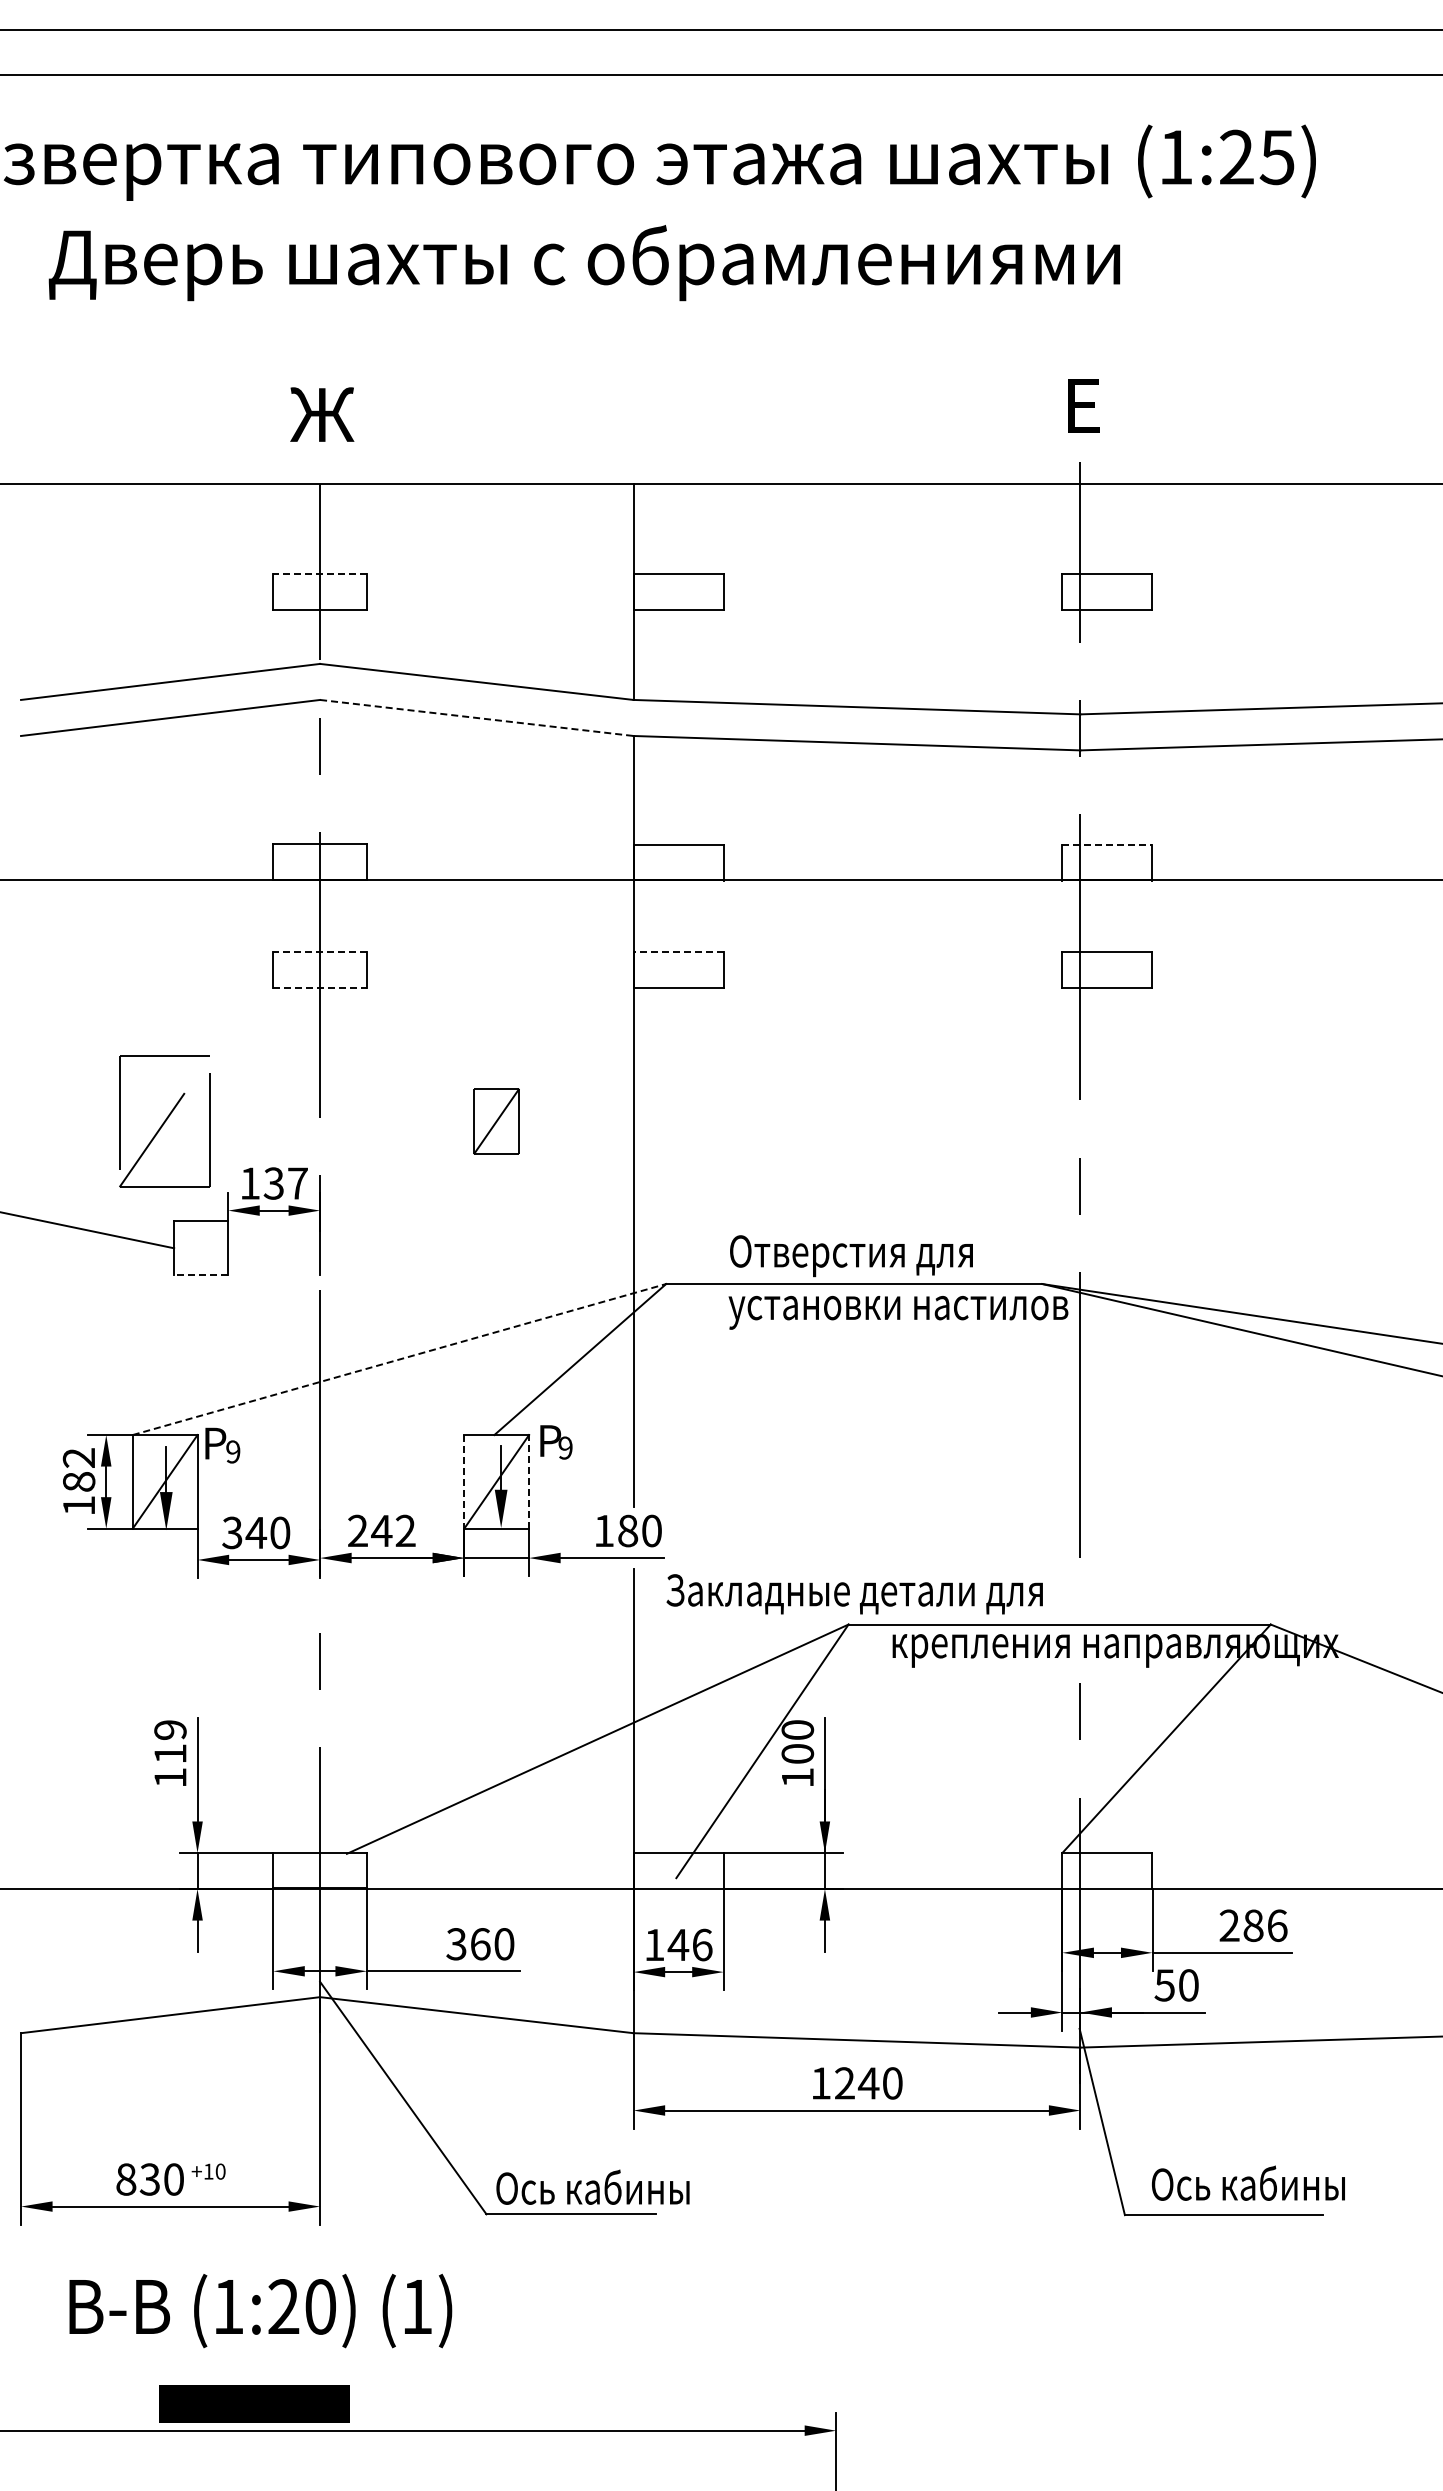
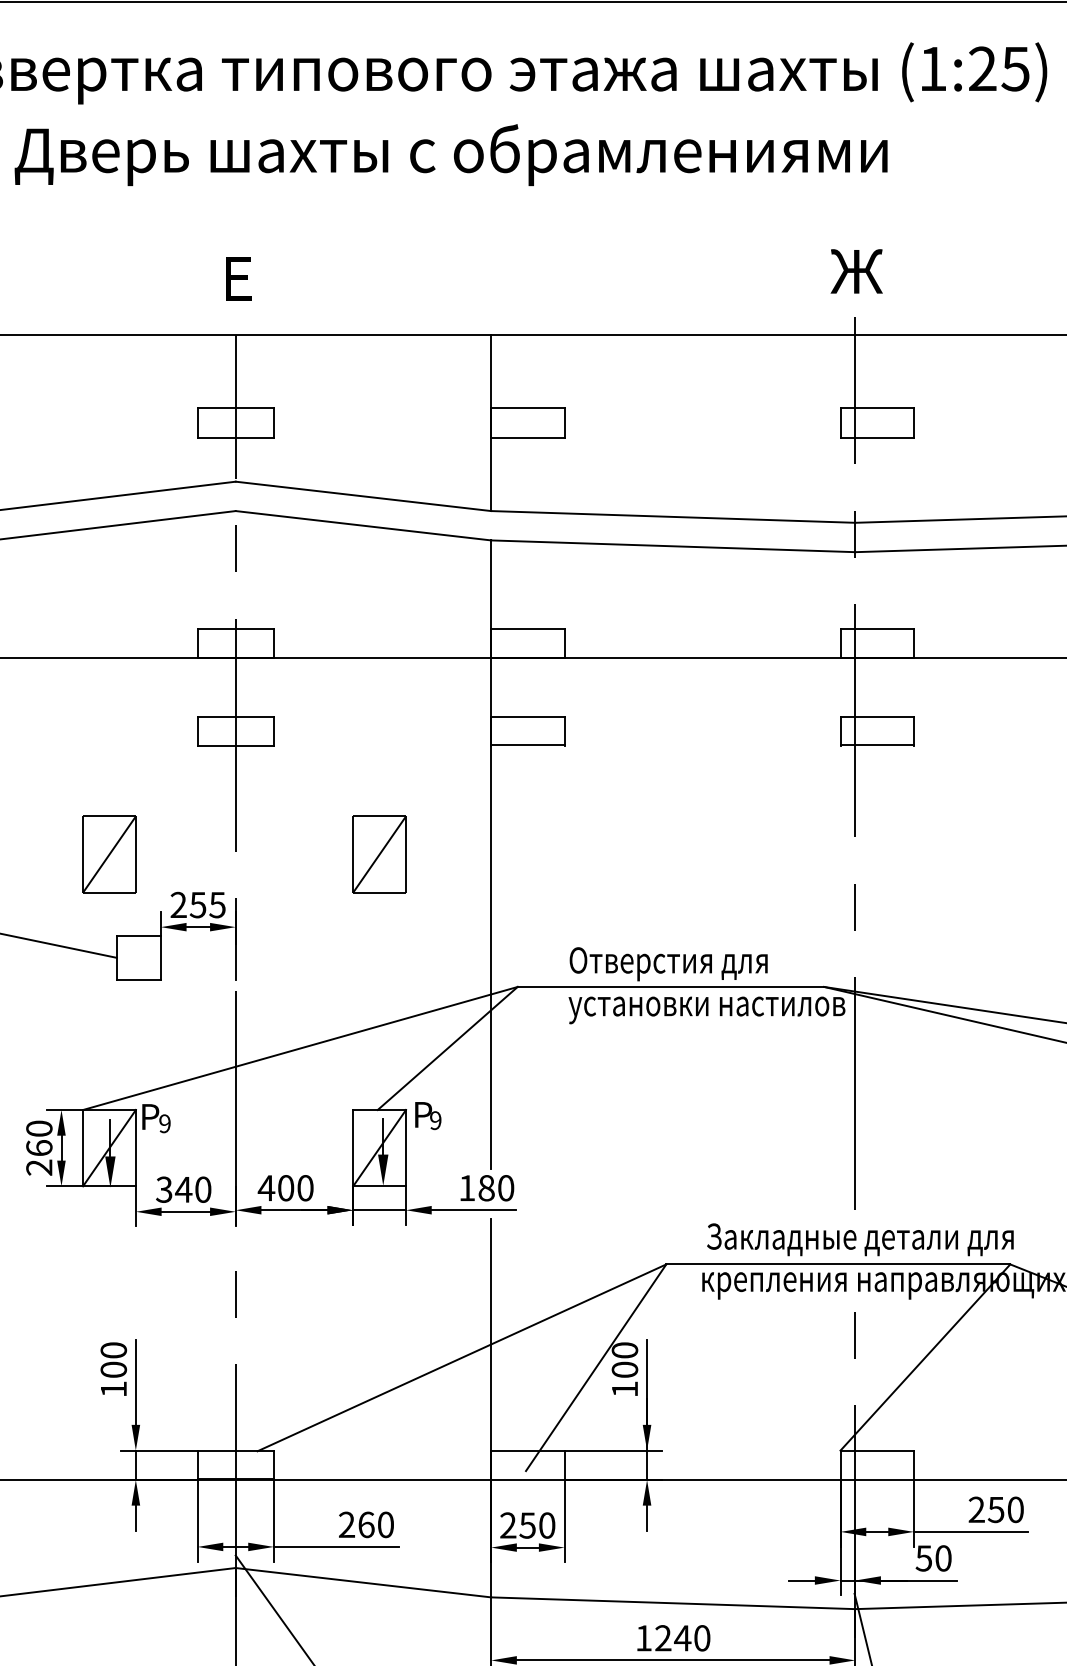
text: (1082, 405) -> (856, 271), Е -> Ж
text: (322, 414) -> (237, 278), Ж -> Е
line: (320, 573) -> (236, 408), dashed -> solid
line: (476, 717) -> (363, 525), dashed -> solid
line: (1107, 844) -> (877, 628), dashed -> solid
line: (320, 952) -> (236, 716), dashed -> solid
line: (678, 952) -> (527, 716), dashed -> solid
line: (320, 988) -> (236, 746), dashed -> solid
part: (165, 1121) -> (109, 854), size x0.71
part: (496, 1121) -> (379, 854), size x1.43
text: (273, 1183) -> (197, 905), 137 -> 255
line: (200, 1275) -> (138, 980), dashed -> solid
line: (399, 1359) -> (300, 1048), dashed -> solid
text: (78, 1481) -> (38, 1147), 182 -> 260
line: (464, 1481) -> (353, 1147), dashed -> solid
line: (529, 1481) -> (406, 1147), dashed -> solid
text: (381, 1530) -> (285, 1187), 242 -> 400
text: (854, 1594) -> (860, 1239), moved
text: (170, 1741) -> (113, 1359), 119 -> 100
text: (1265, 1925) -> (1006, 1509), 286 -> 250
text: (456, 1944) -> (346, 1525), 360 -> 260
text: (678, 1944) -> (527, 1525), 146 -> 250

